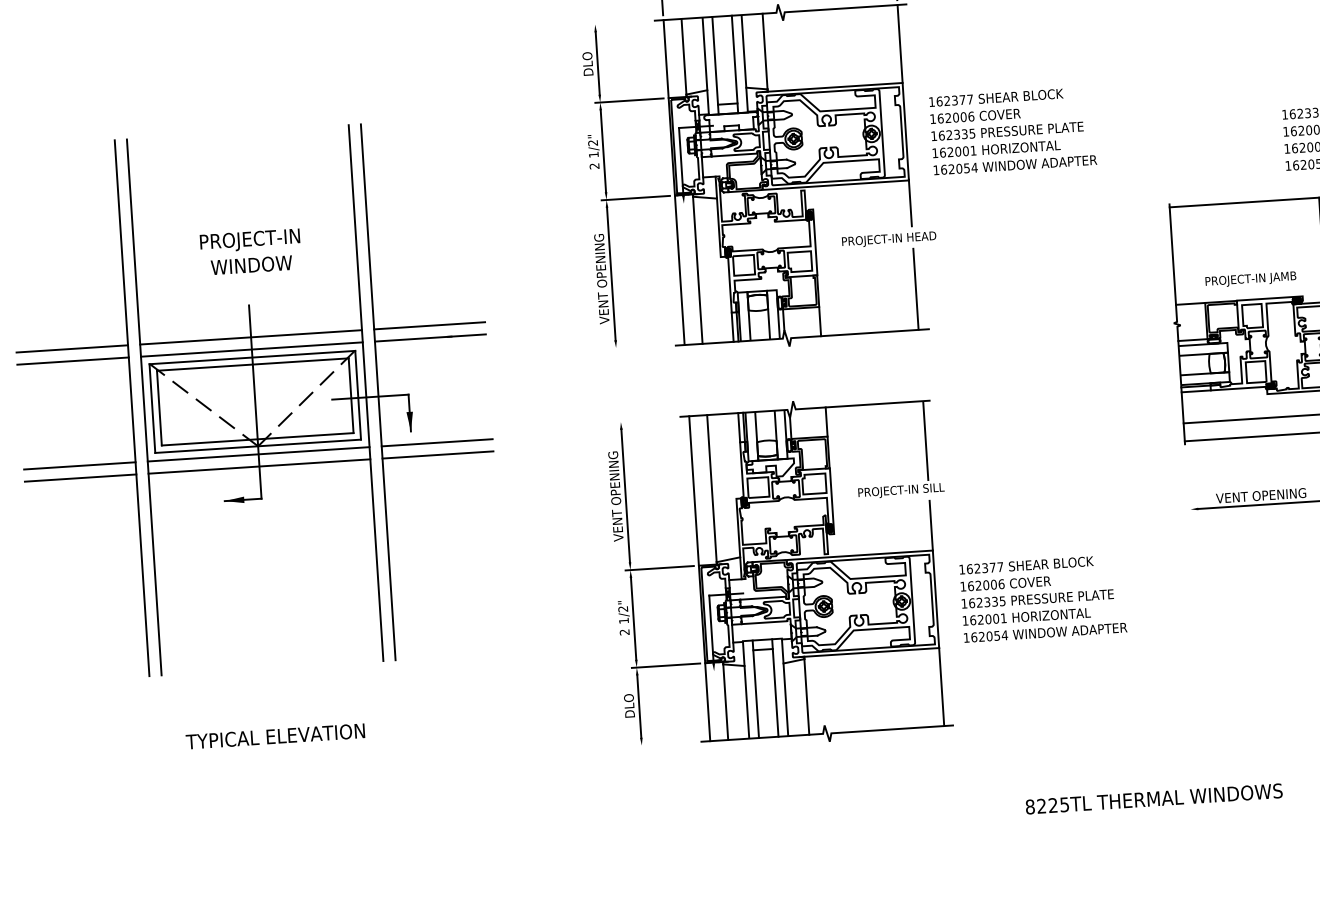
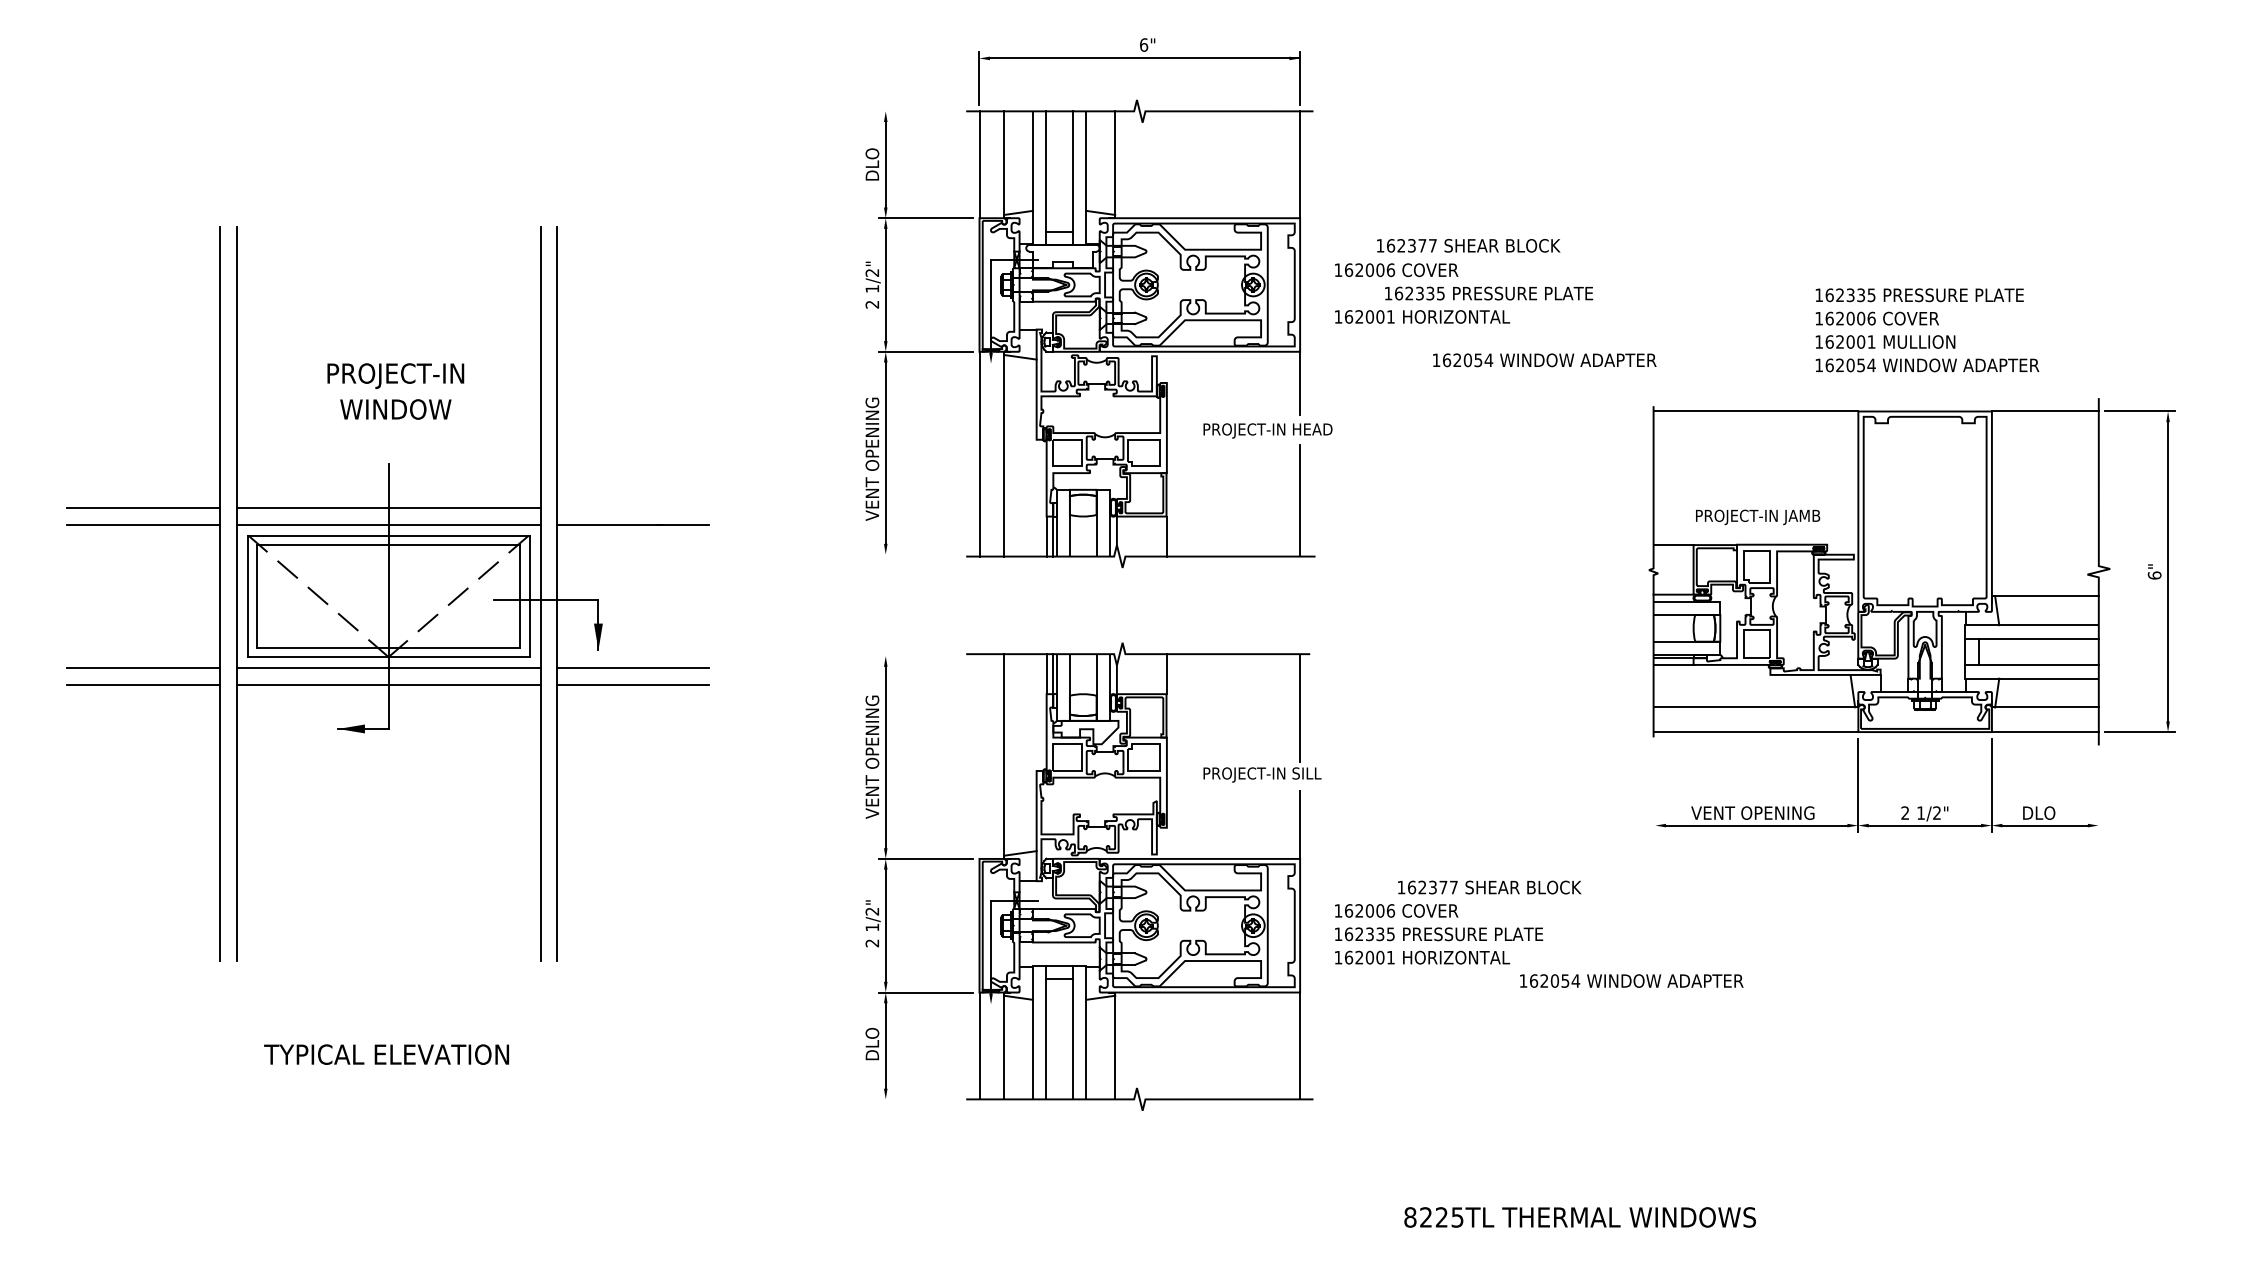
text: (996, 97) -> (1468, 245), moved
text: (1007, 131) -> (1489, 293), moved
text: (1015, 165) -> (1544, 360), moved
line: (429, 325) -> (633, 507), removed
line: (694, 490) -> (979, 756), removed
text: (1026, 565) -> (1489, 887), moved
text: (1045, 632) -> (1631, 980), moved

